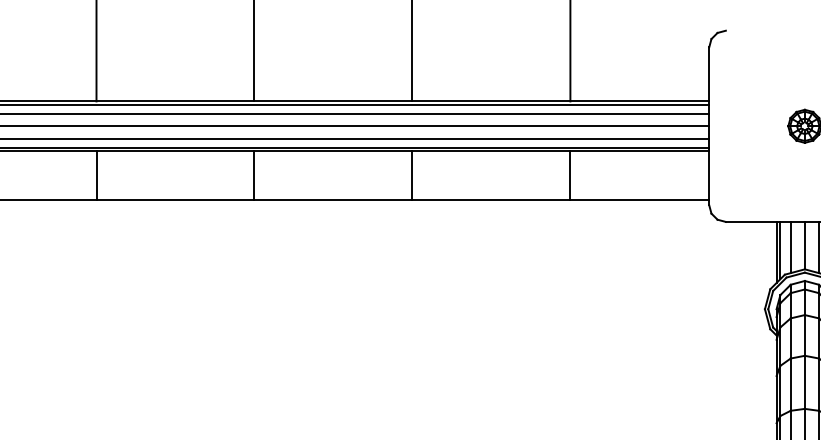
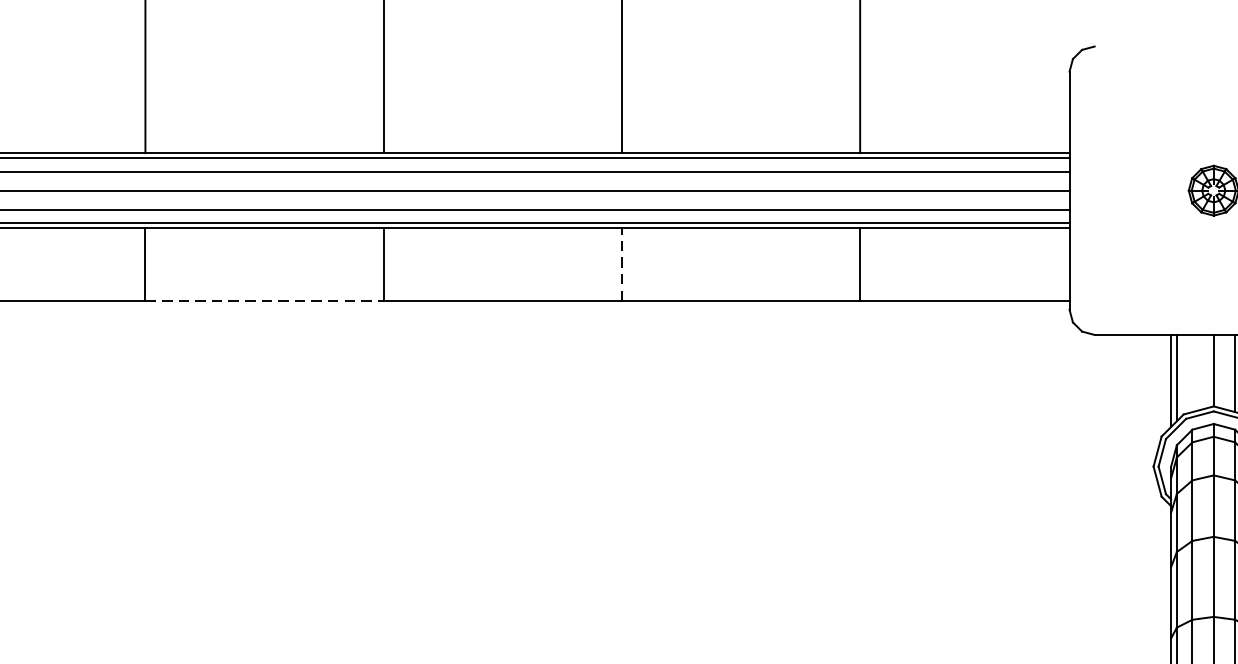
line: (412, 174) -> (622, 263), solid -> dashed
line: (175, 199) -> (264, 301), solid -> dashed
line: (790, 247) -> (1192, 373), removed

